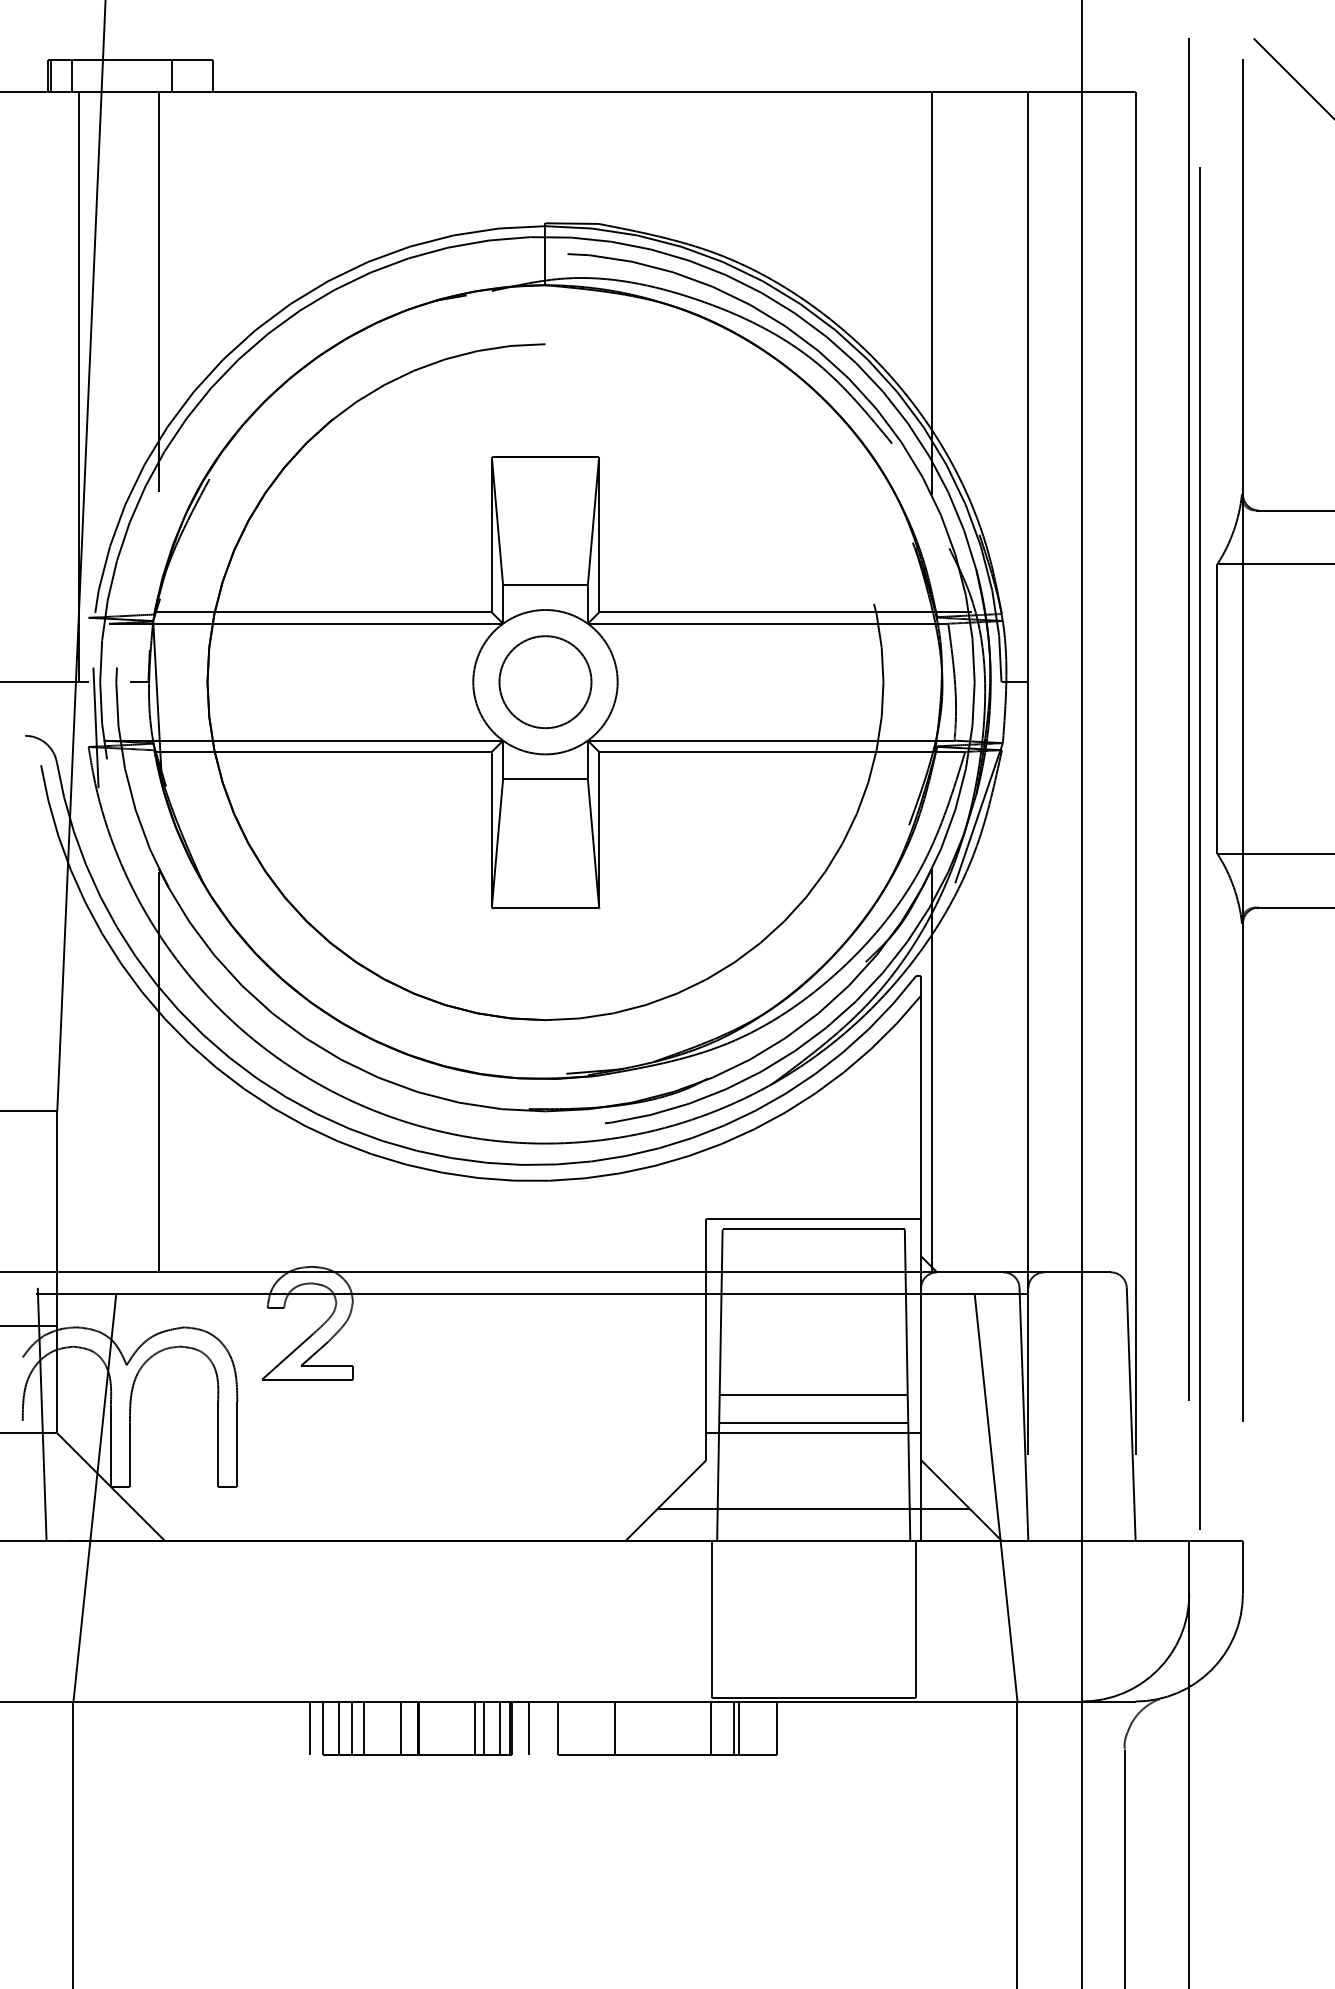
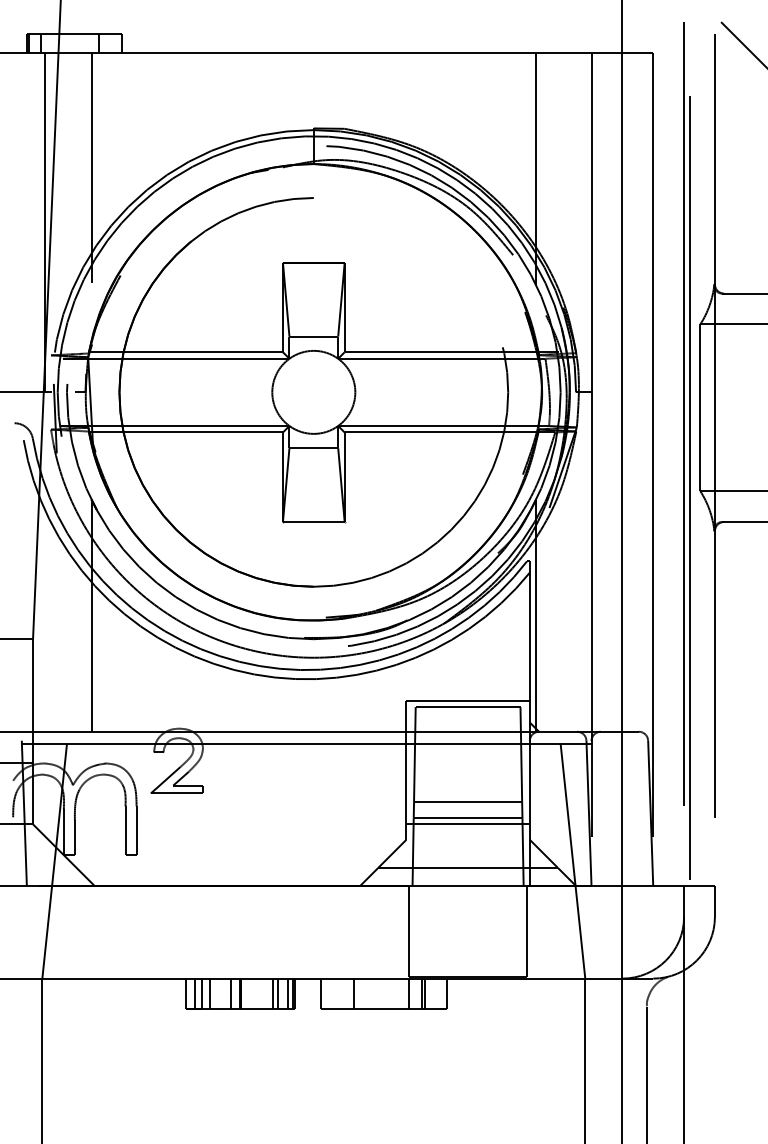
circle: (544, 682) -> (313, 392), removed
line: (310, 1727) -> (178, 993), removed
line: (529, 1727) -> (304, 993), removed

